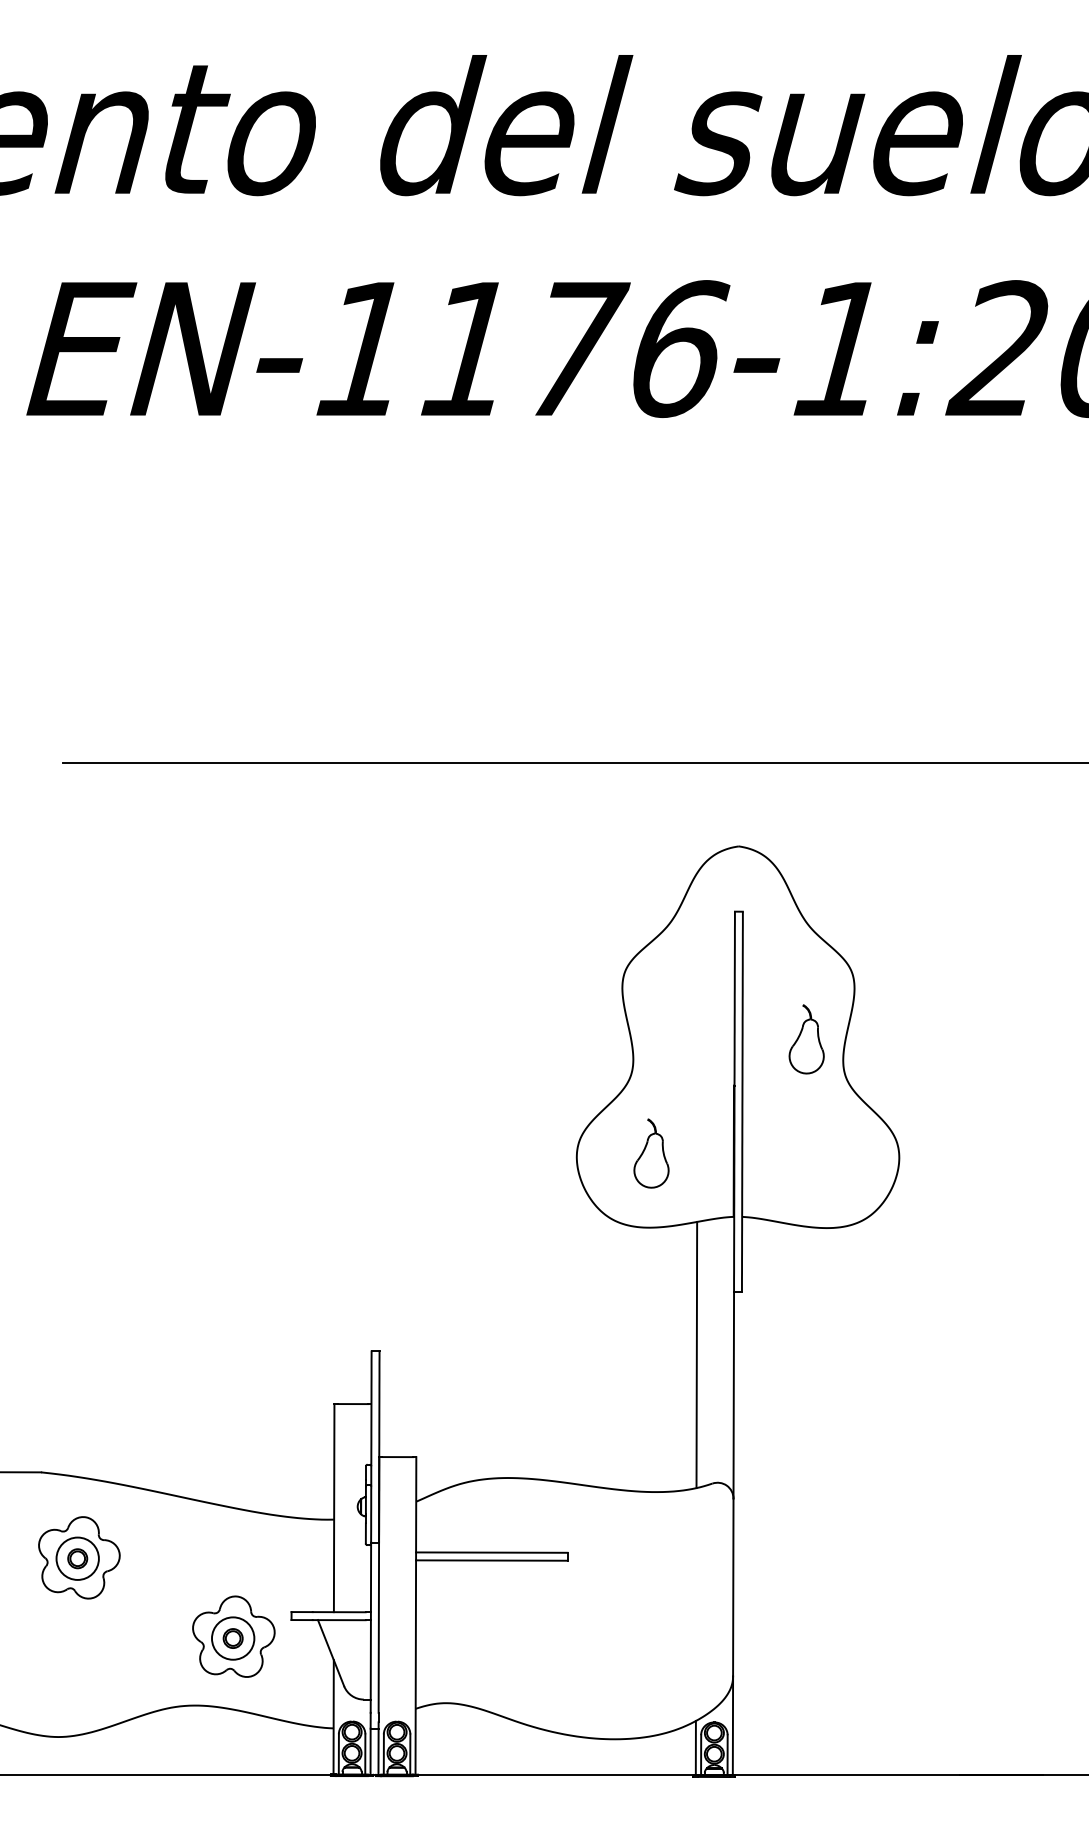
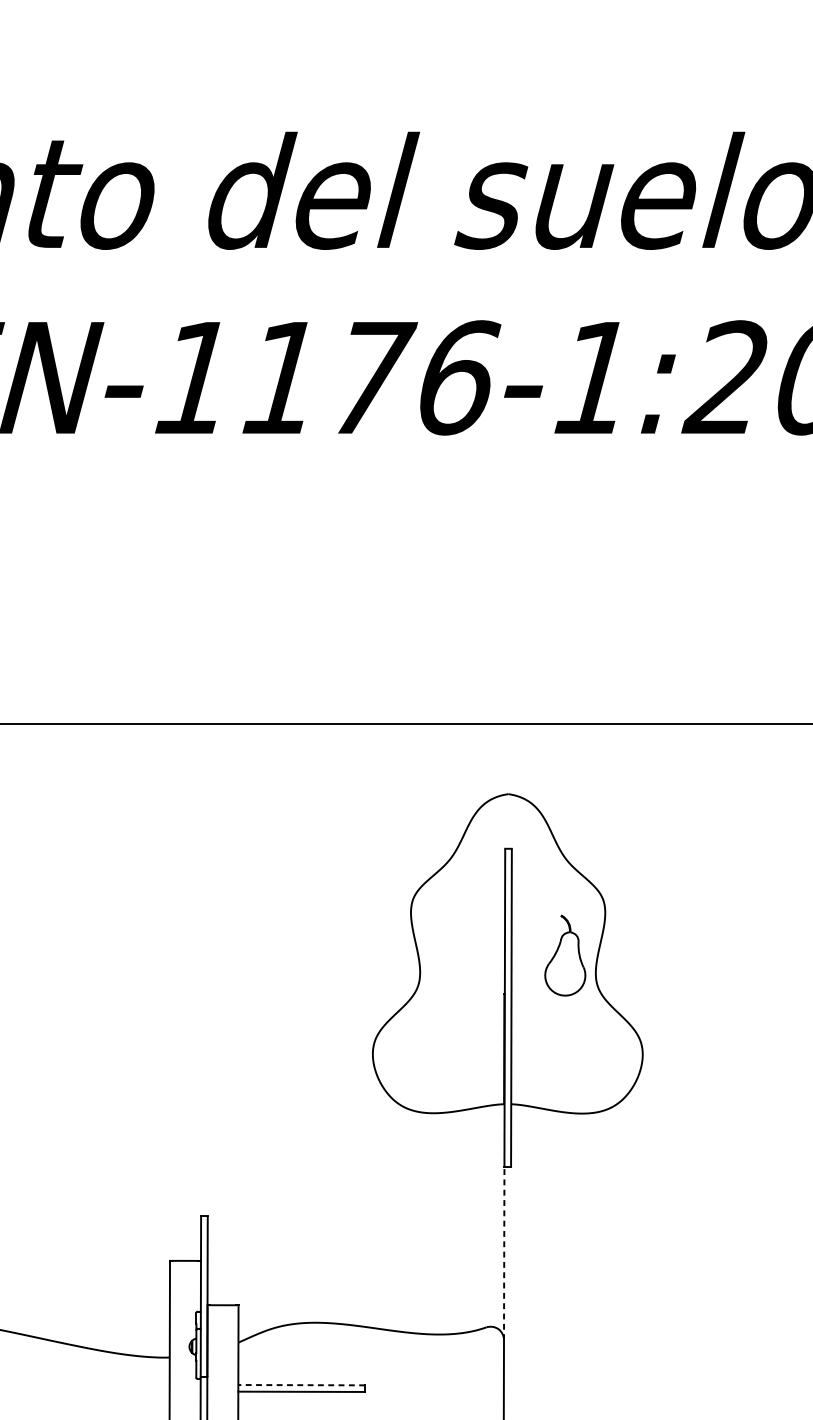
part: (806, 1039) -> (565, 955), size x1.4
part: (651, 1153) -> (435, 1051), removed
line: (696, 1354) -> (473, 1219), removed
line: (733, 1395) -> (503, 1253), solid -> dashed
line: (491, 1552) -> (301, 1385), solid -> dashed

